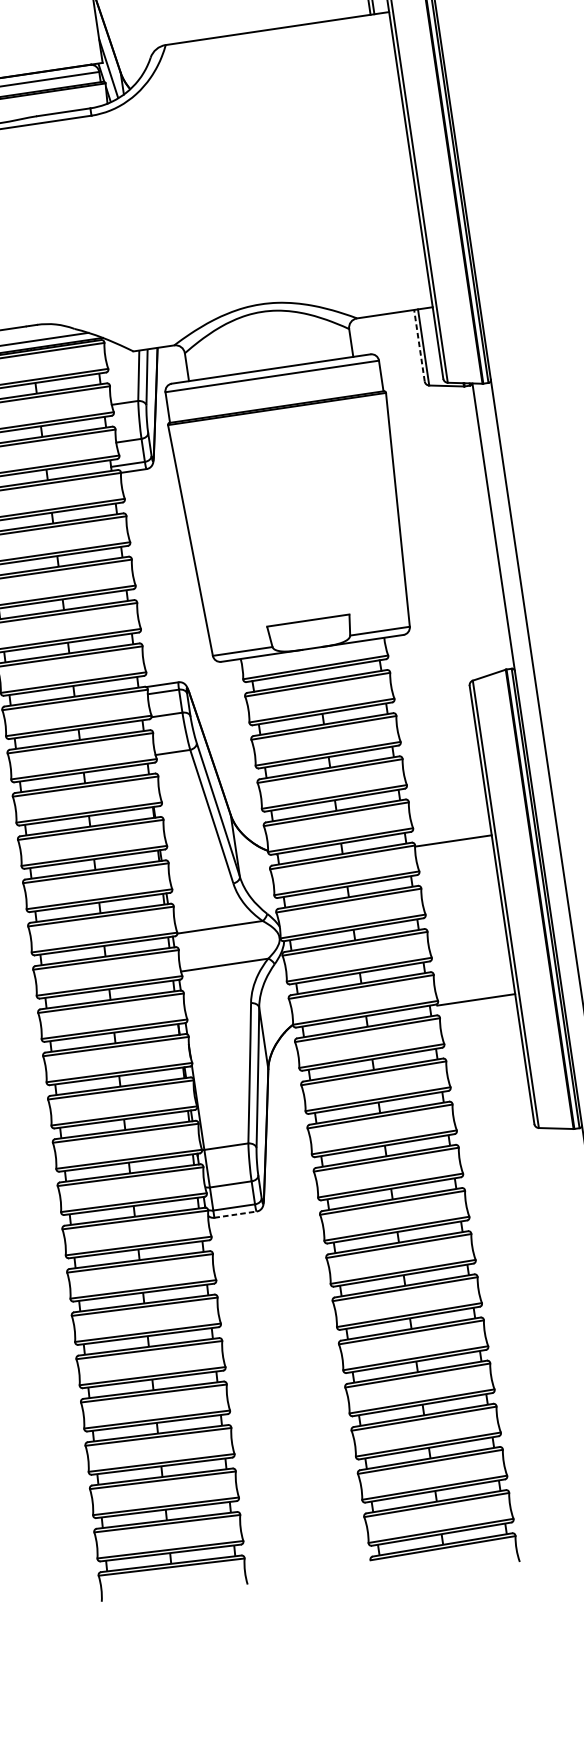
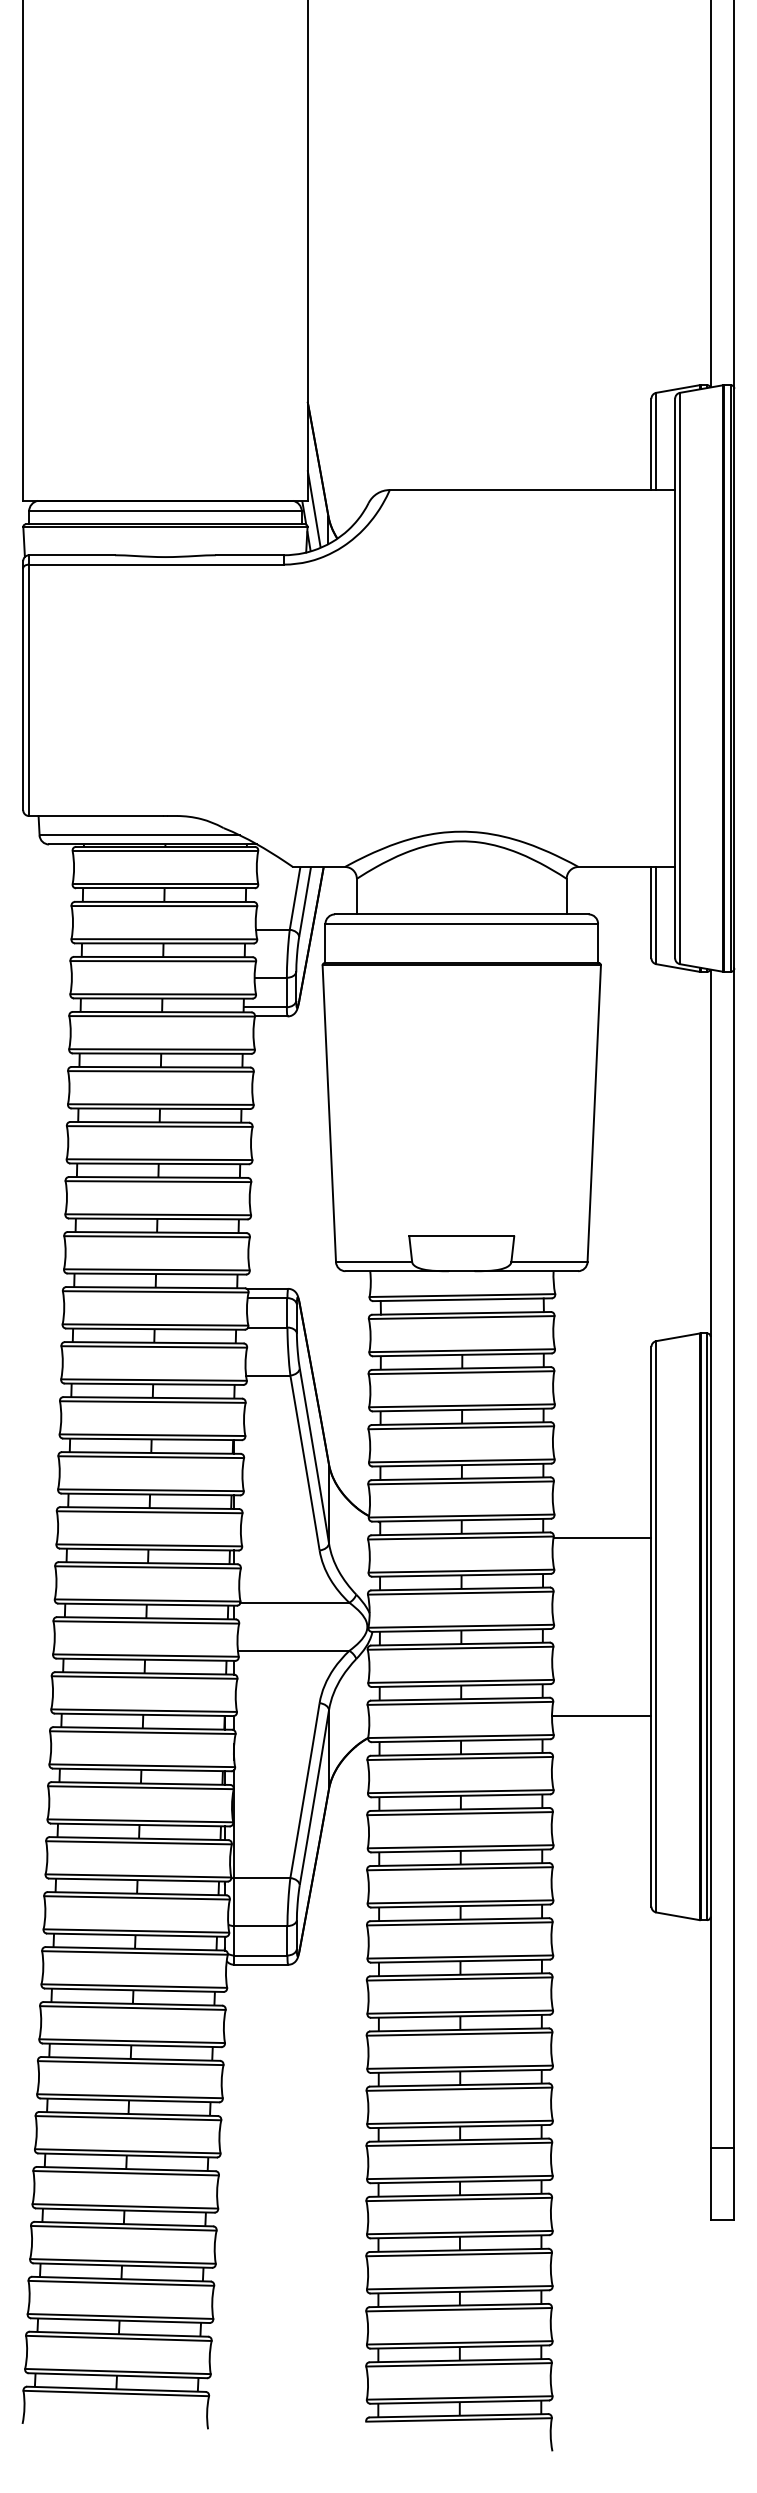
line: (419, 345) -> (651, 912), dashed -> solid
line: (476, 999) -> (601, 1715), moved
line: (235, 1214) -> (261, 1964), dashed -> solid

